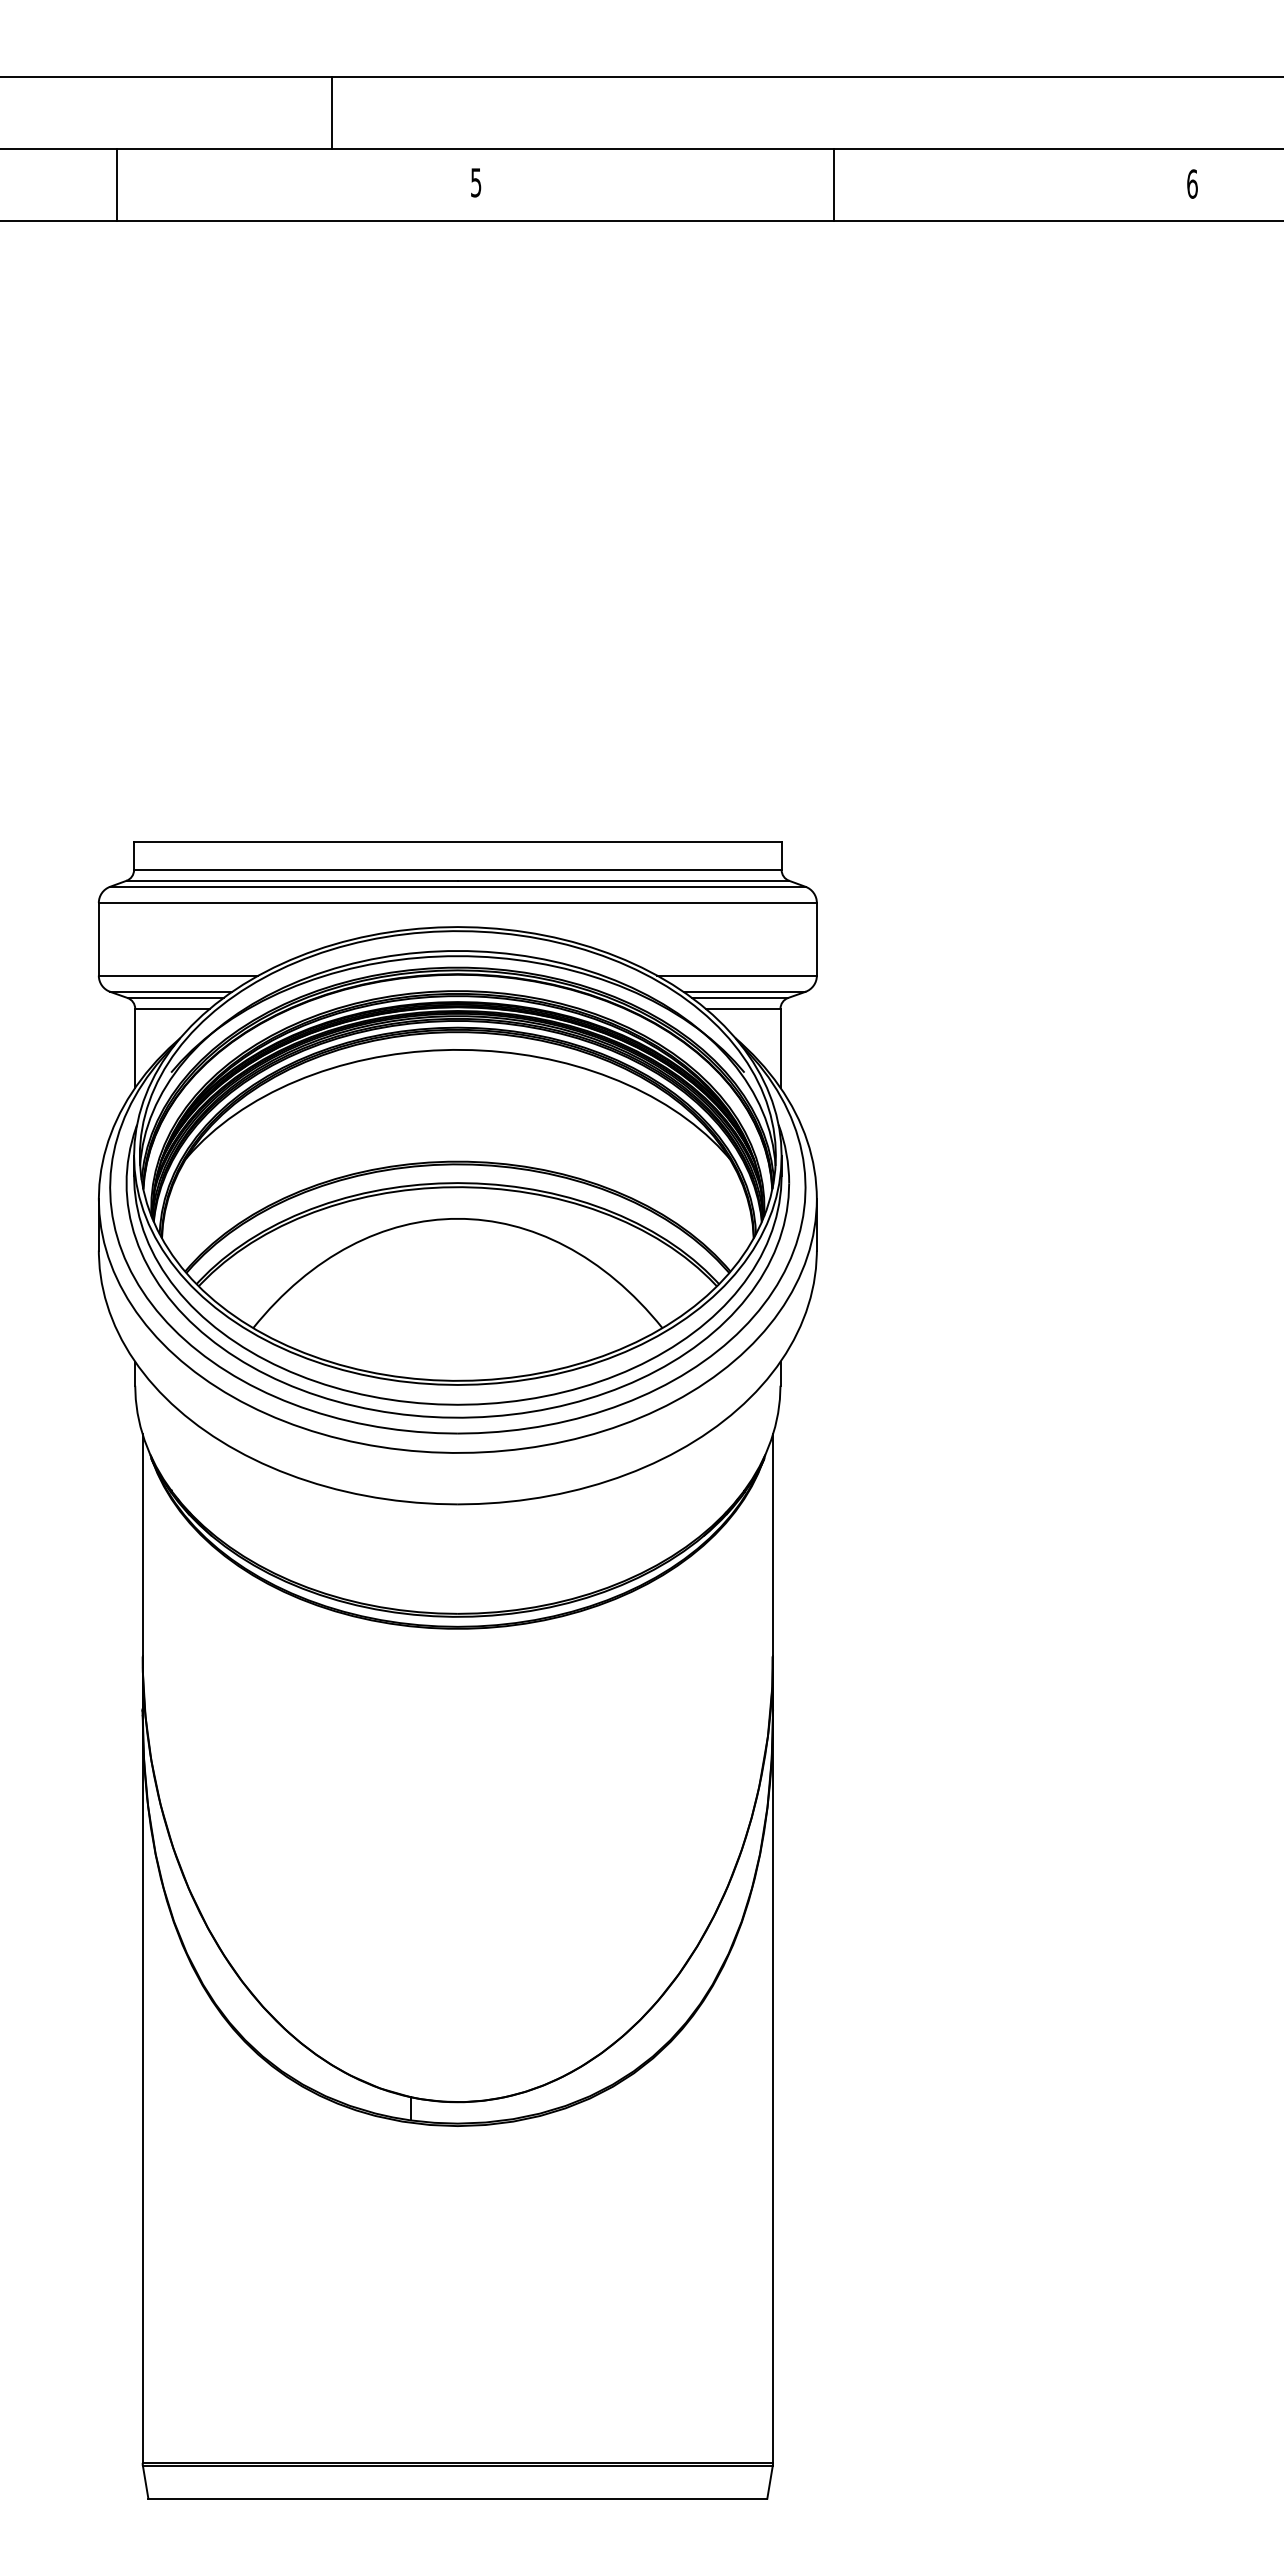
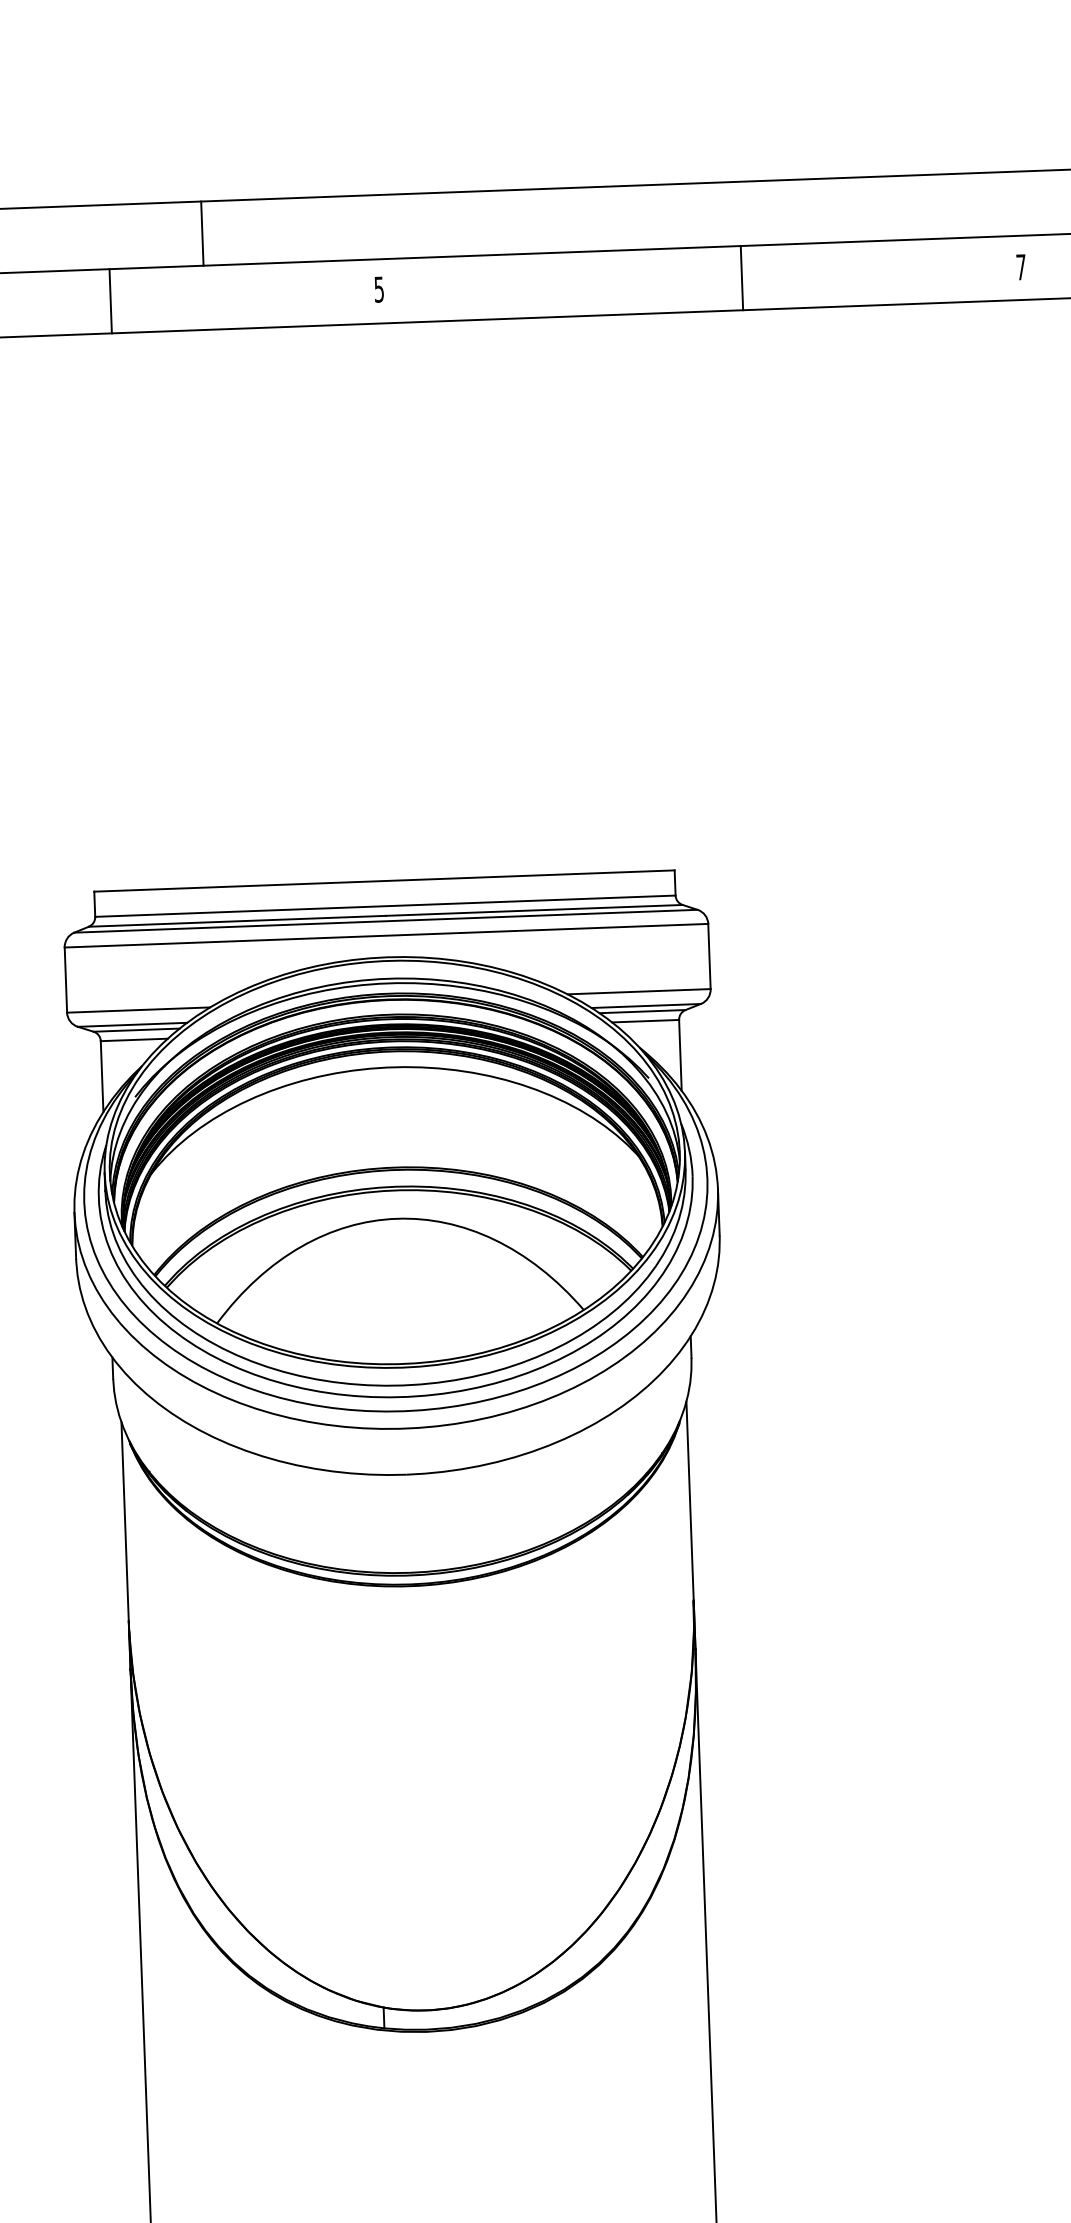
line: (332, 112) -> (202, 233), moved
text: (1192, 183) -> (1021, 266), 6 -> 7
line: (117, 184) -> (110, 301), moved
line: (833, 184) -> (741, 277), moved

